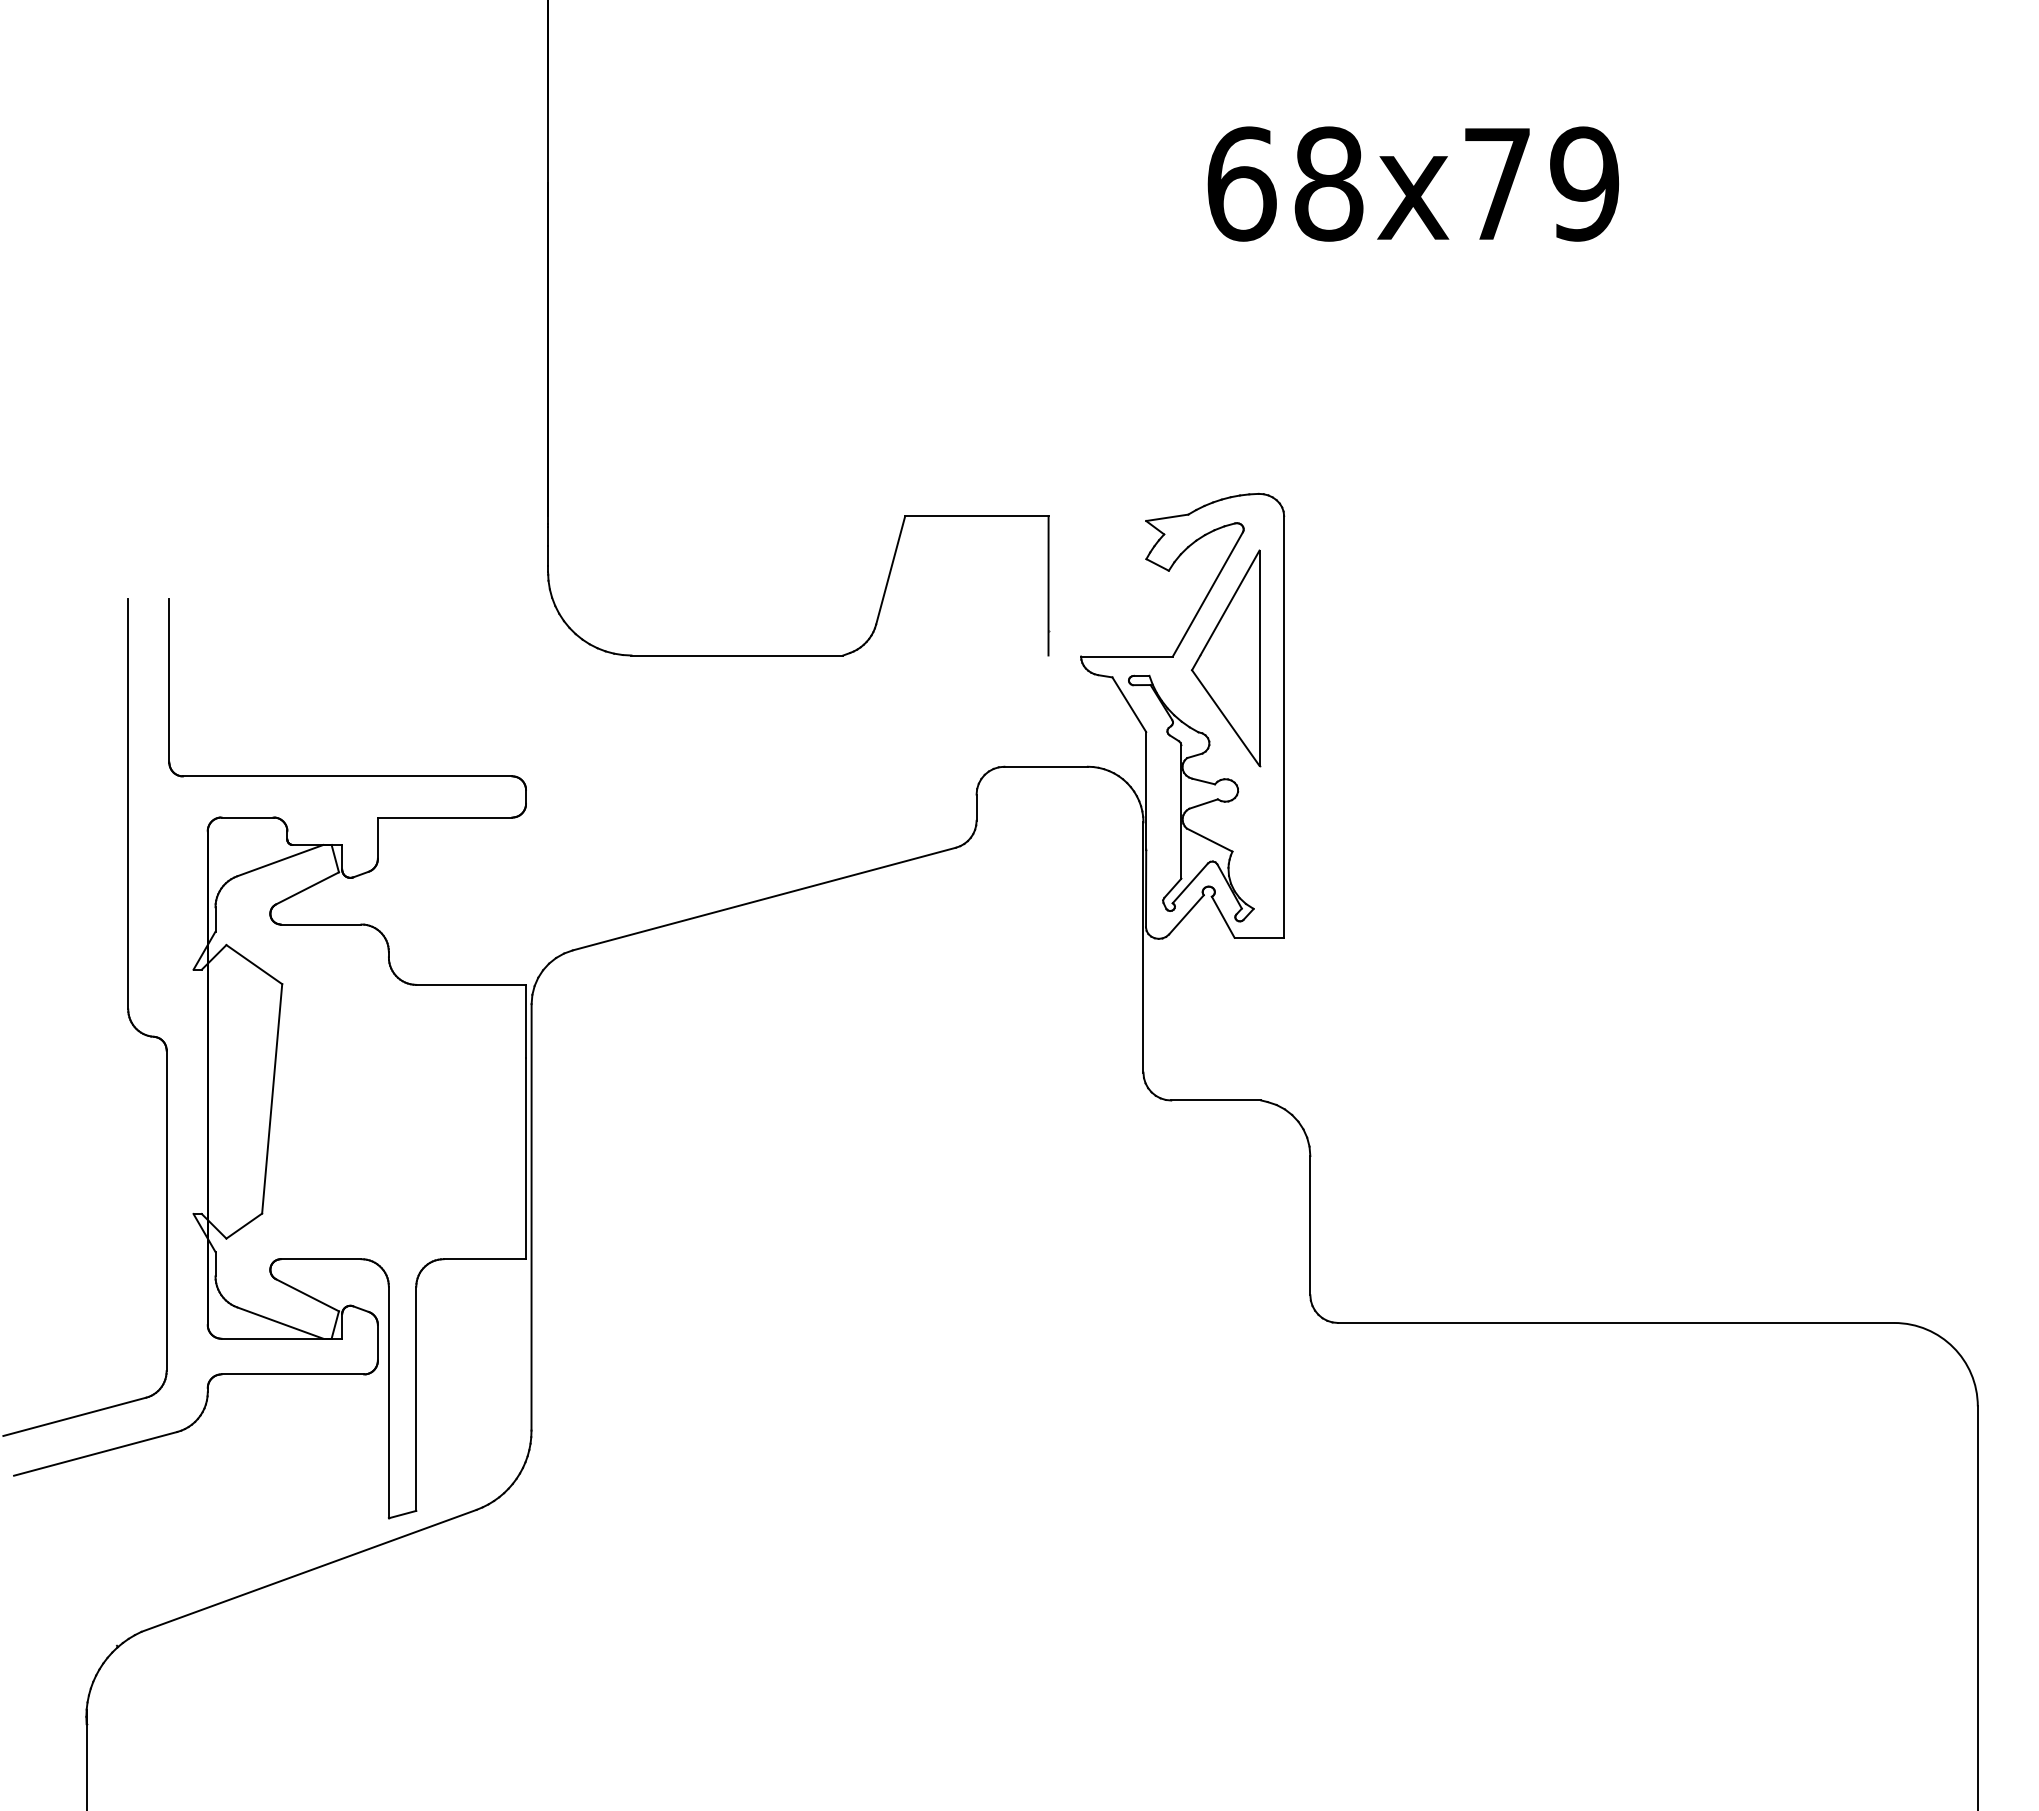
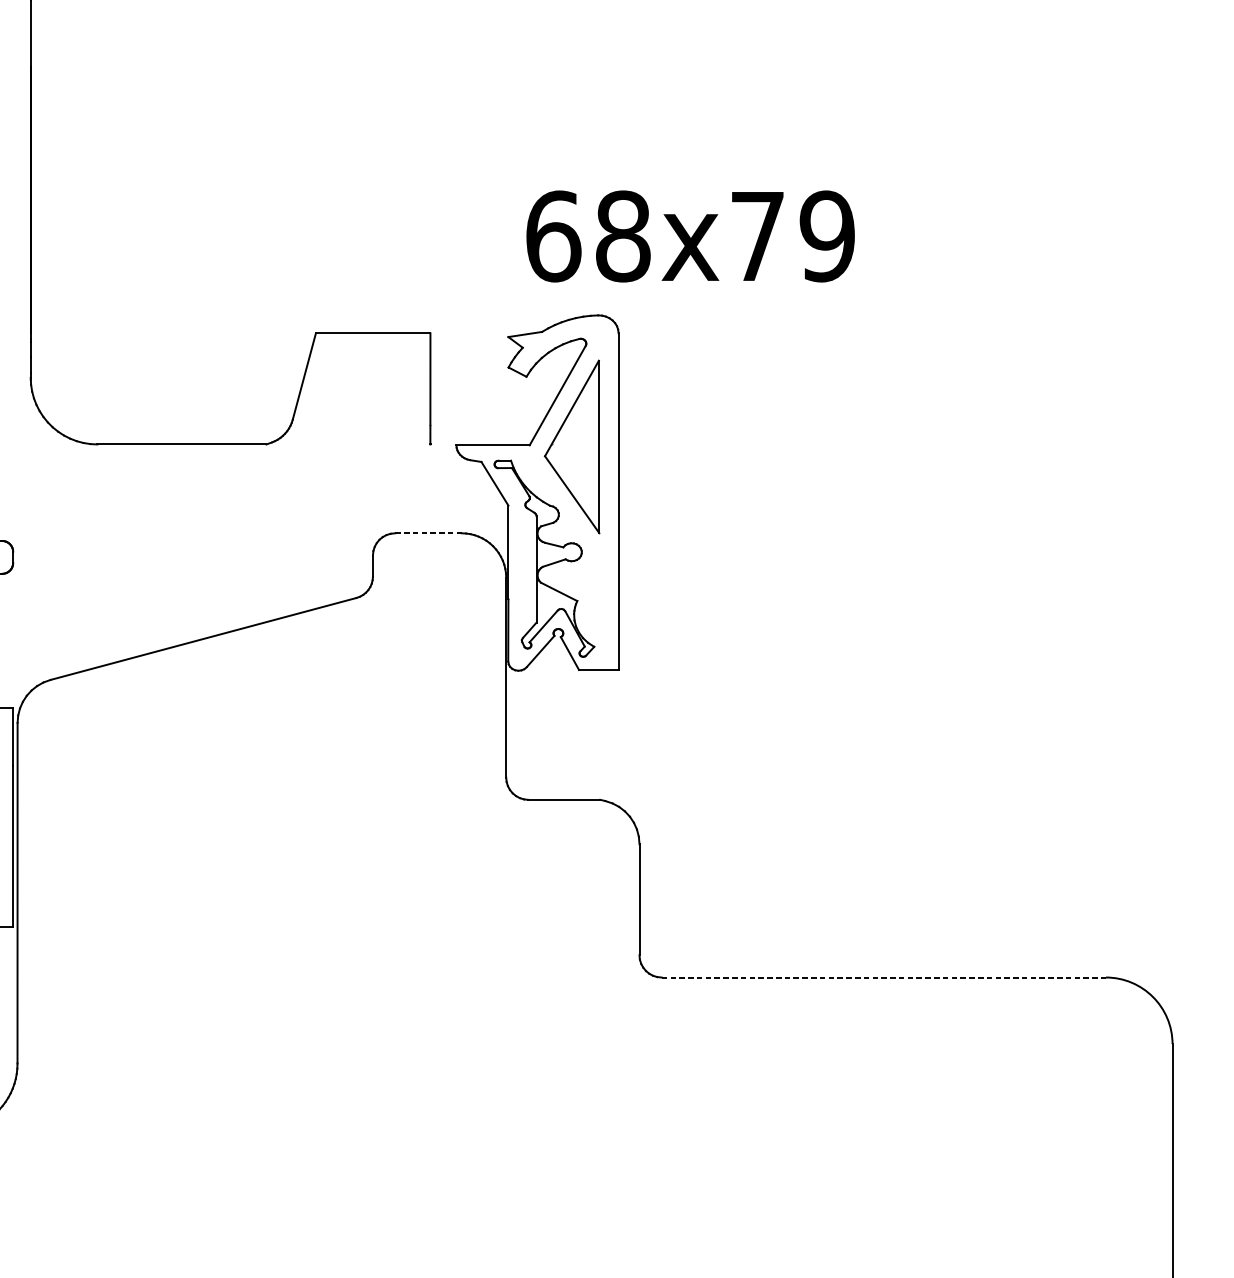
text: (1412, 183) -> (689, 236), moved
line: (1046, 766) -> (428, 533), solid -> dashed
line: (1616, 1322) -> (883, 977), solid -> dashed

